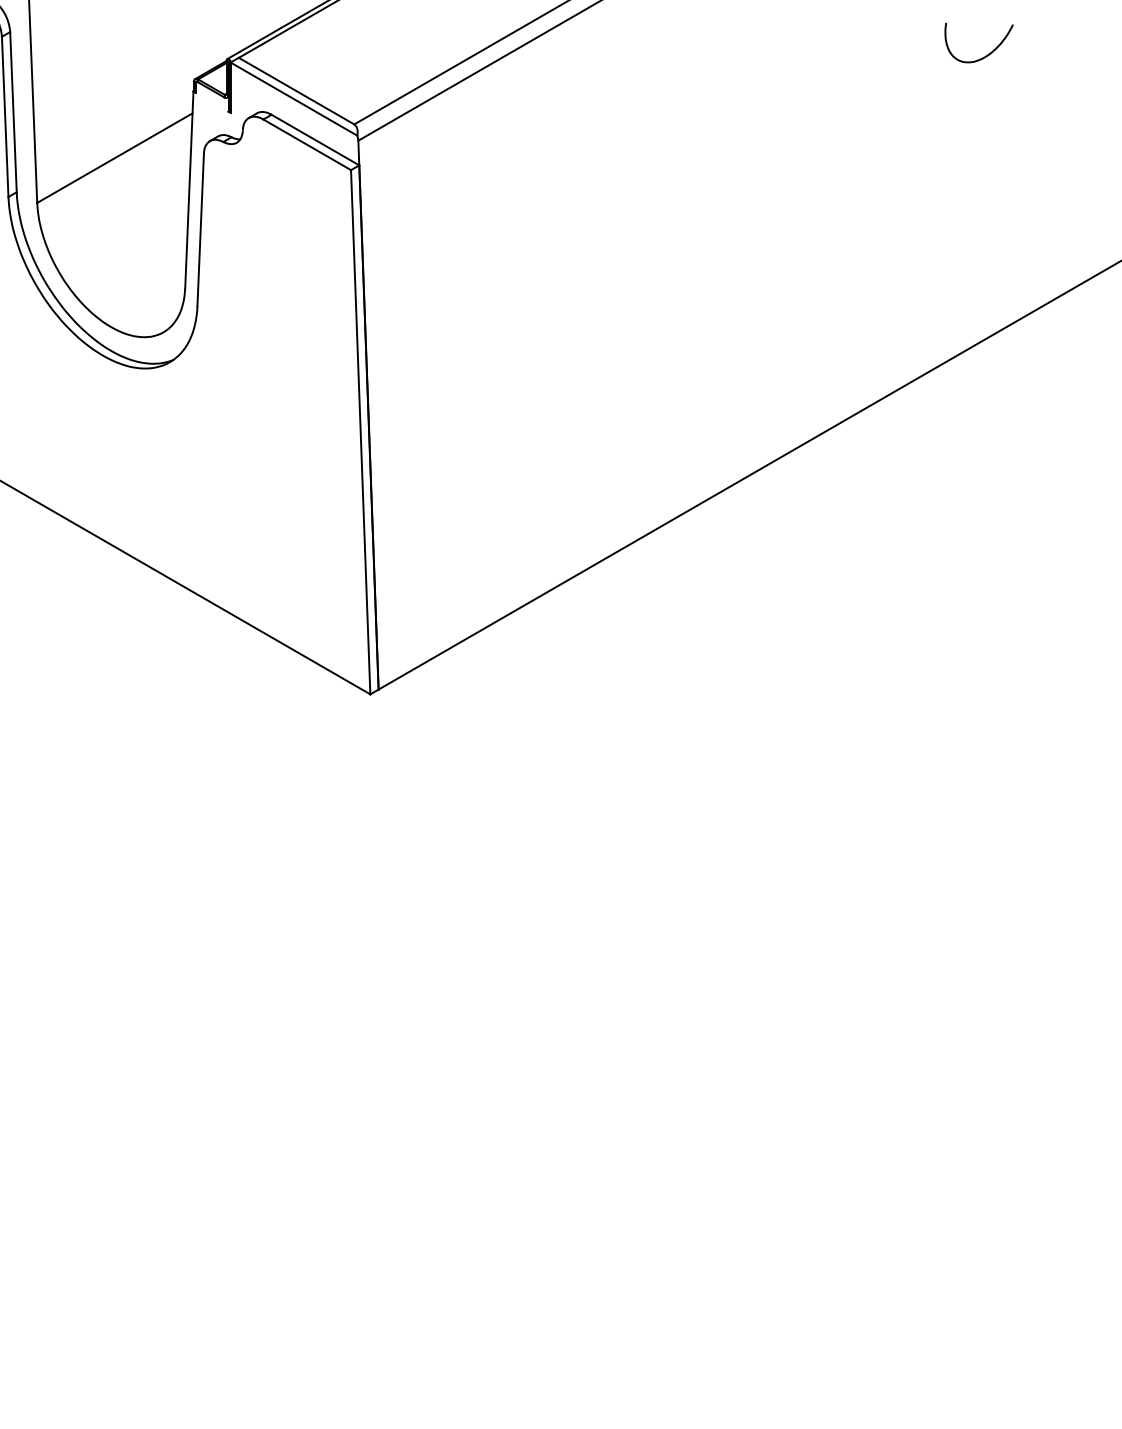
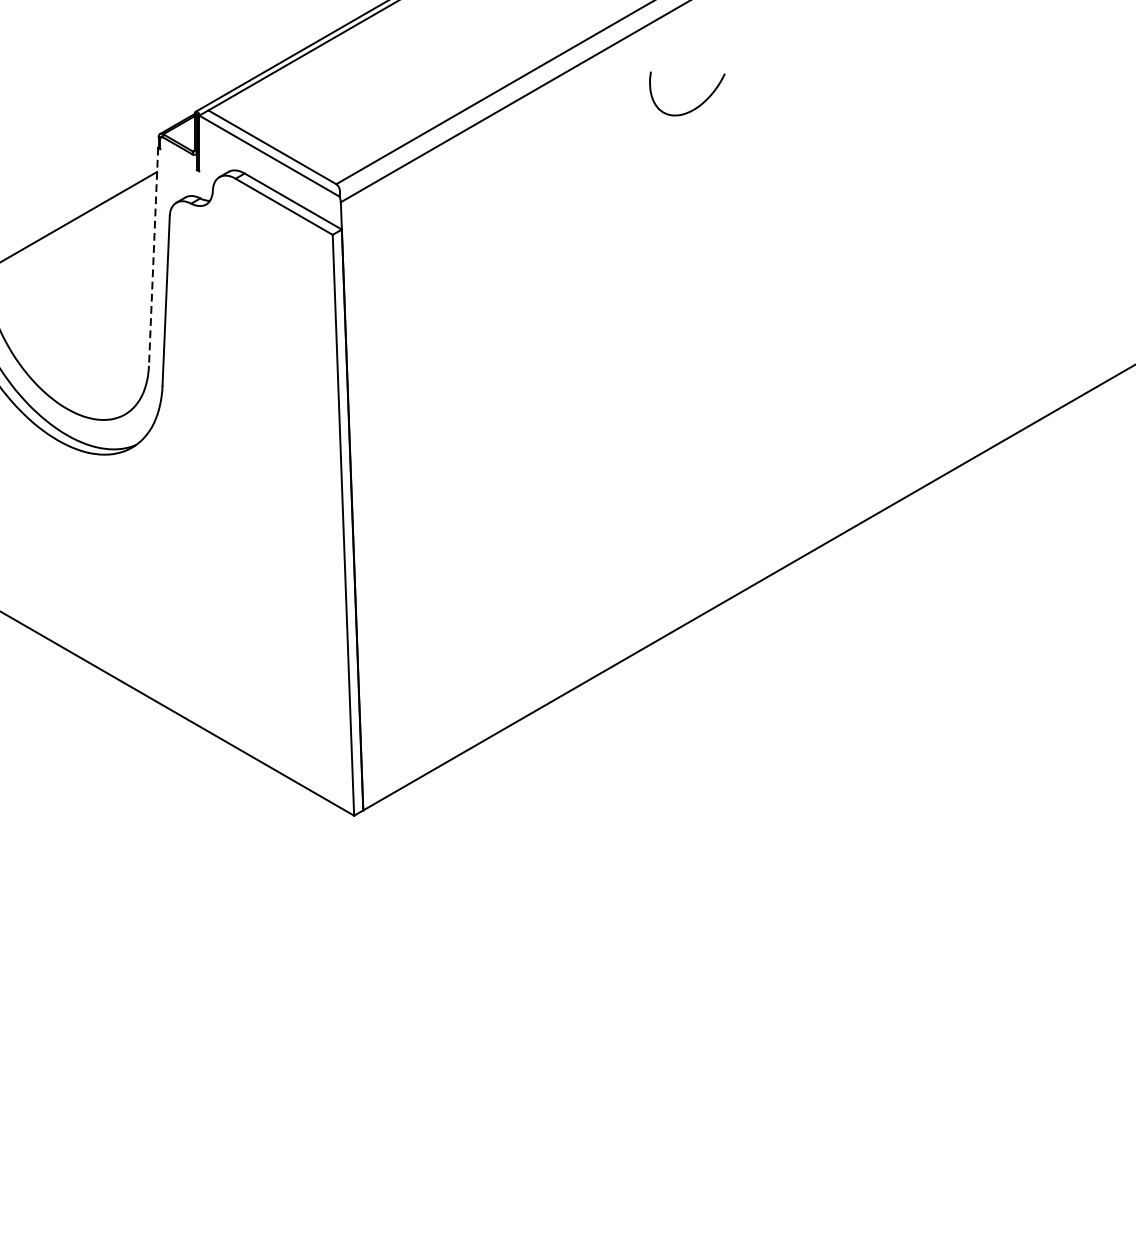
part: (985, 55) -> (694, 107), moved
line: (189, 189) -> (153, 256), solid -> dashed

